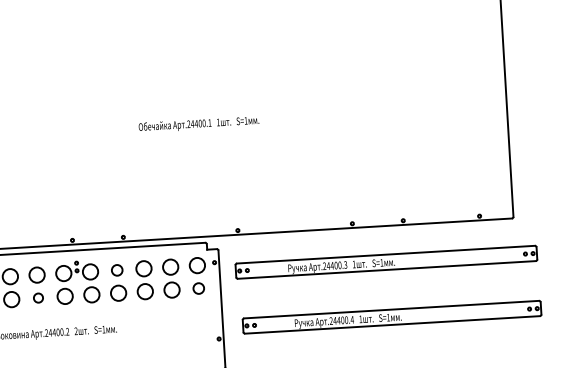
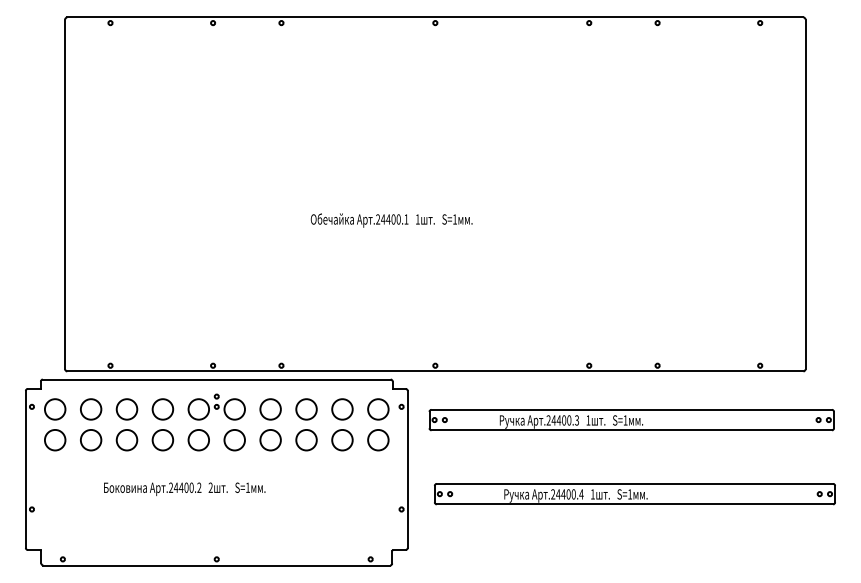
circle: (117, 270) -> (270, 409), size x1.43
circle: (198, 288) -> (378, 440), size x1.43
circle: (38, 298) -> (162, 440), size x1.67

